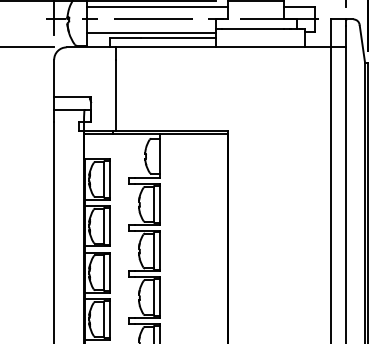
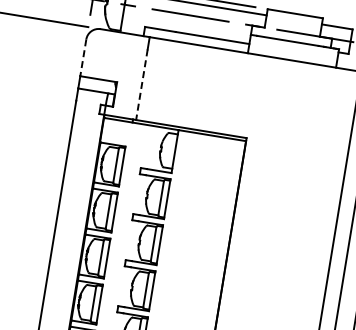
line: (150, 33) -> (185, 28), removed
line: (54, 78) -> (83, 57), solid -> dashed
line: (116, 95) -> (142, 84), solid -> dashed

